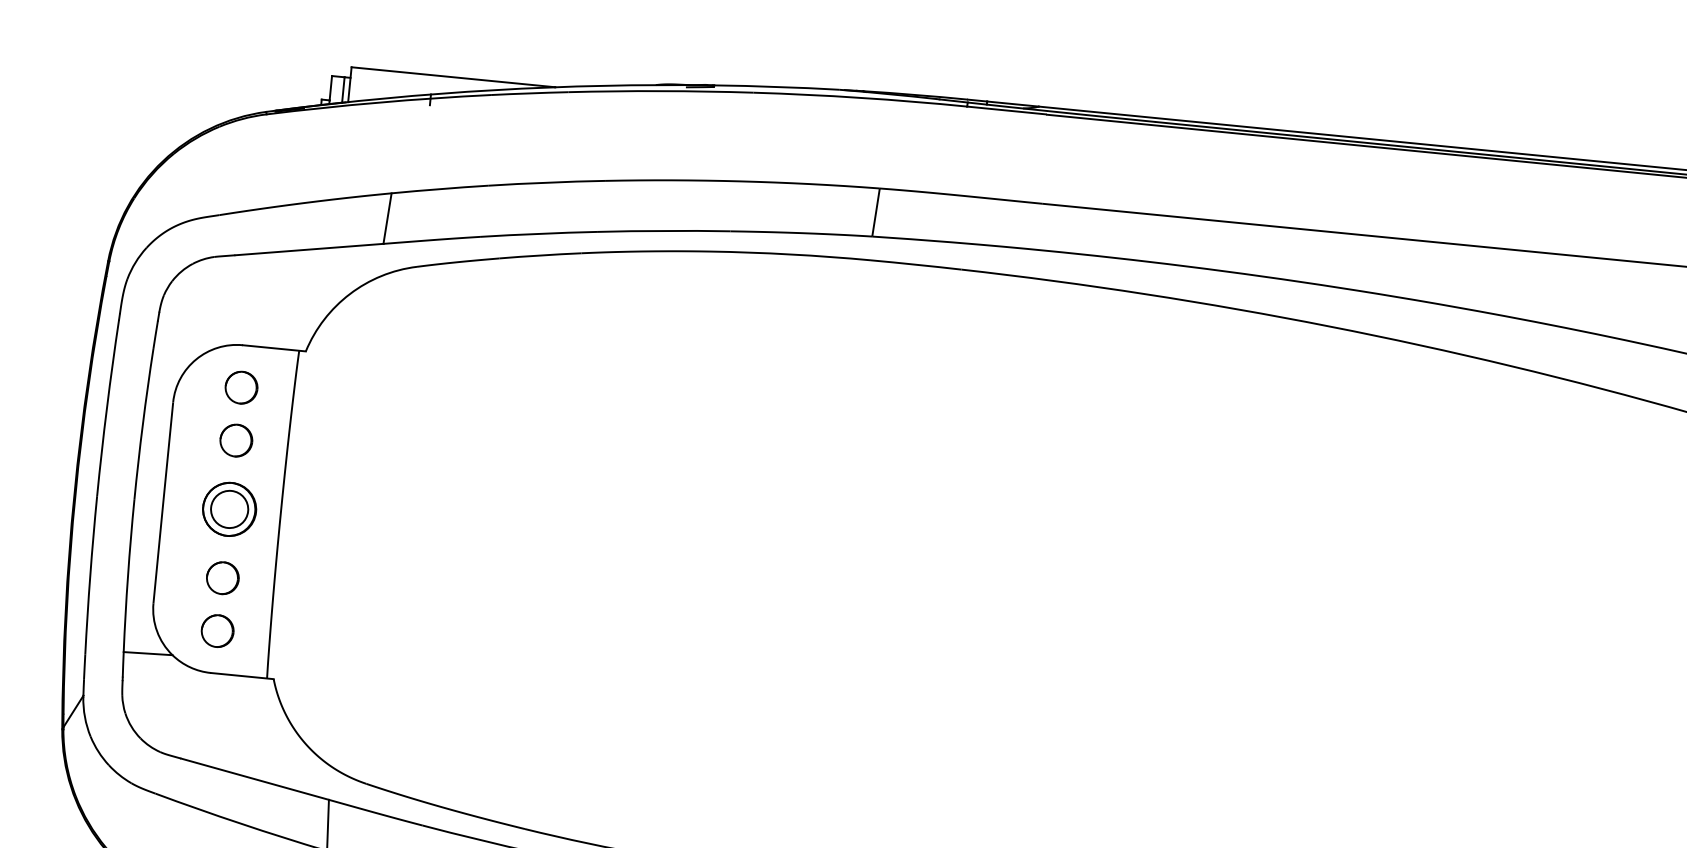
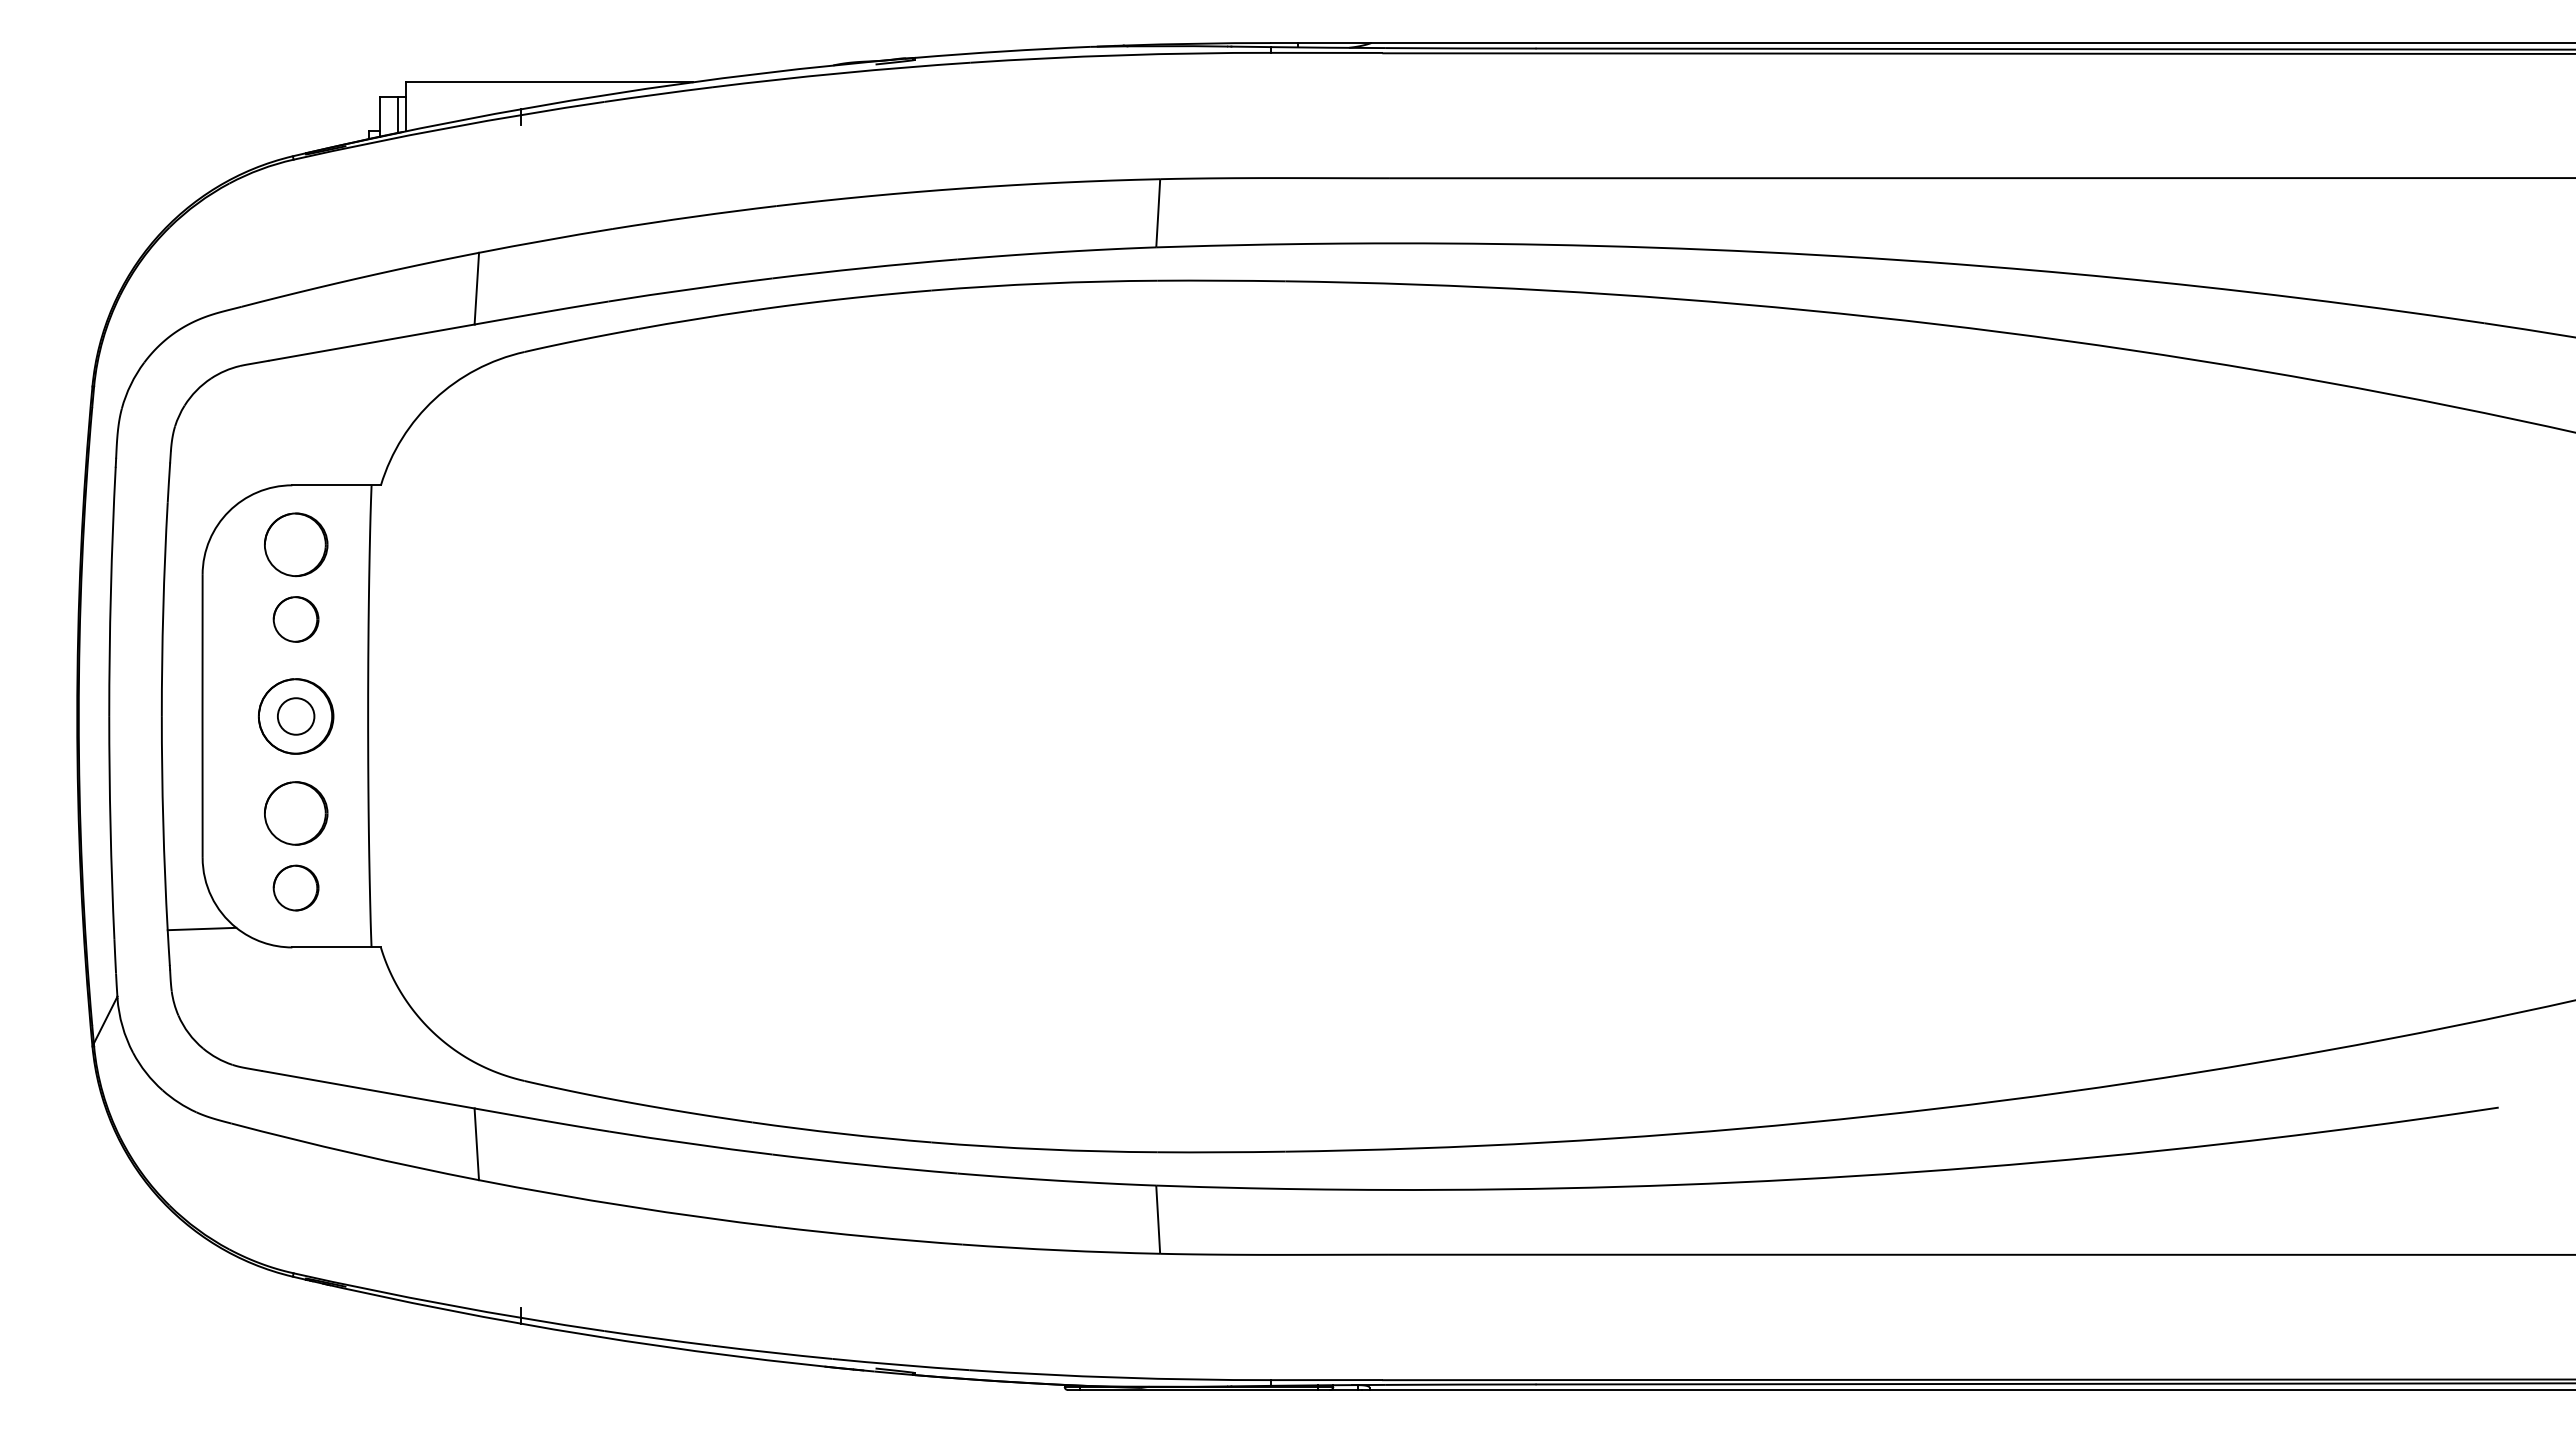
part: (241, 387) -> (295, 544), size x1.4
circle: (229, 509) -> (296, 716), size x0.7
part: (222, 578) -> (295, 813), size x1.4

